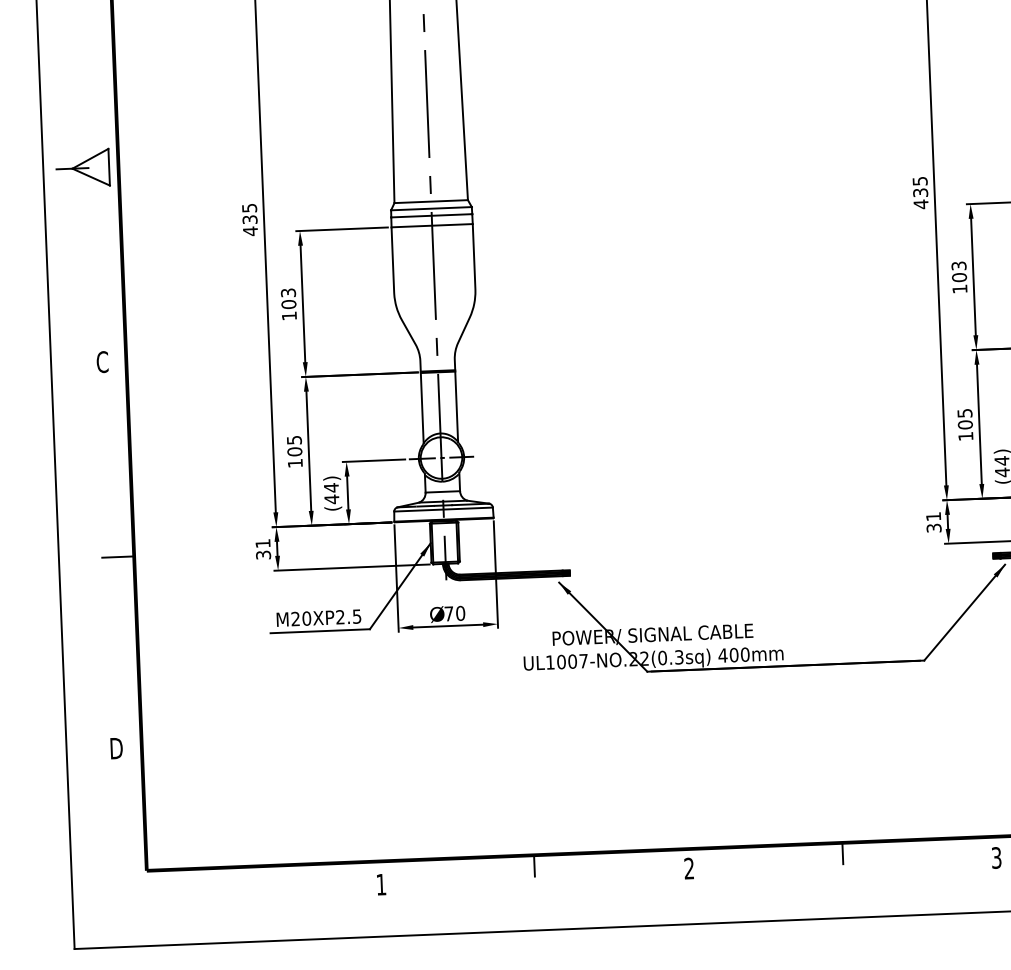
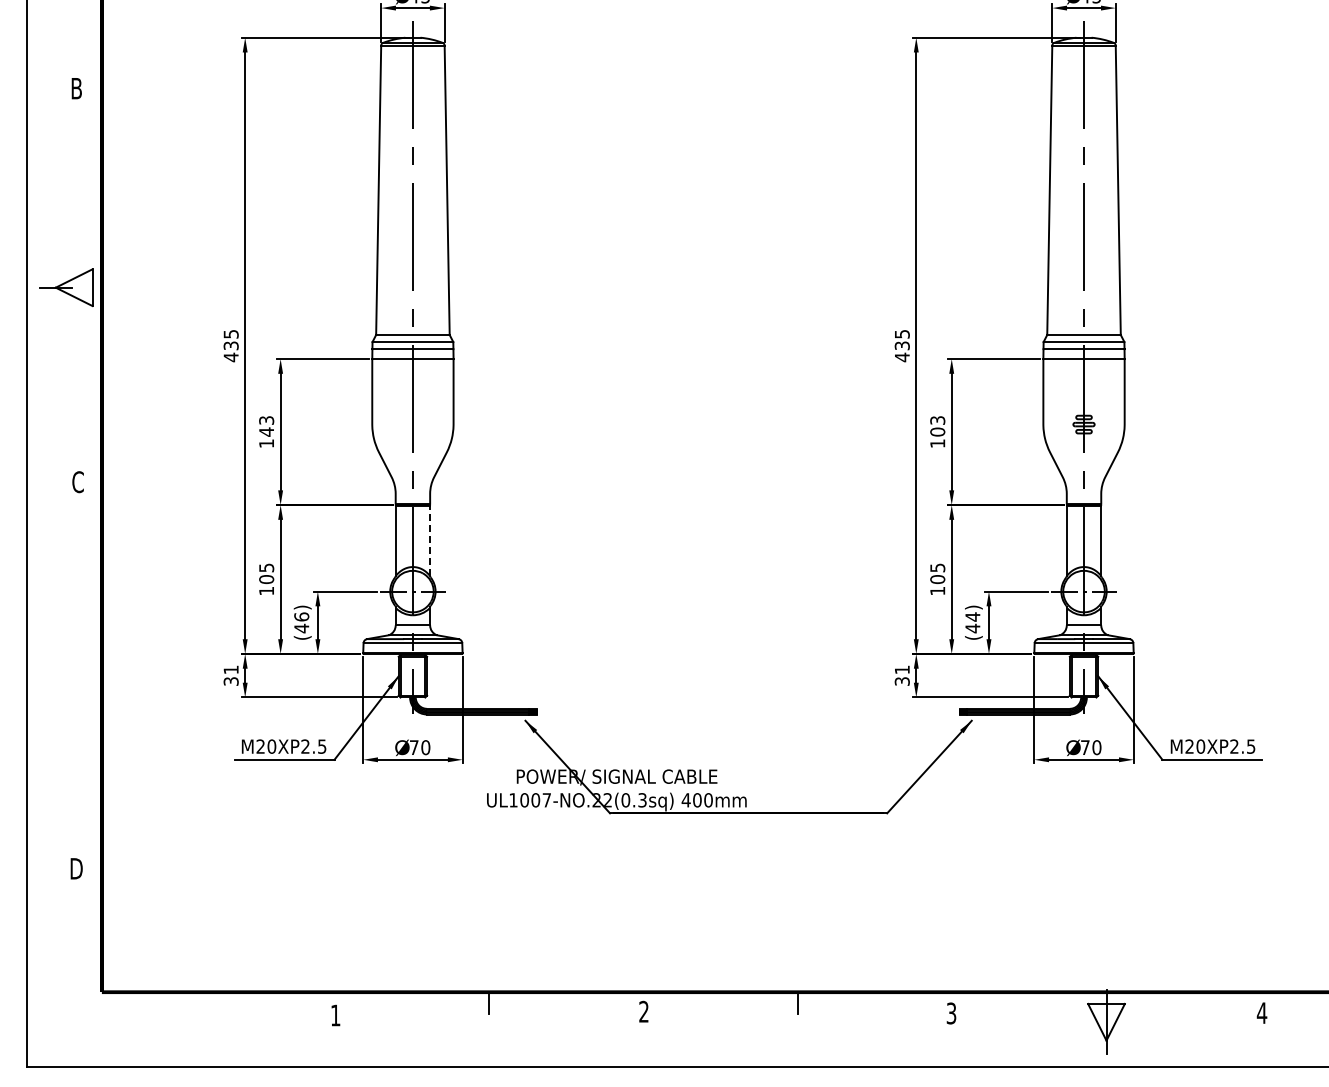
text: (288, 303) -> (266, 431), 103 -> 143
line: (457, 406) -> (430, 540), solid -> dashed
text: (331, 487) -> (301, 616), (44) -> (46)
line: (117, 557) -> (85, 677), removed

